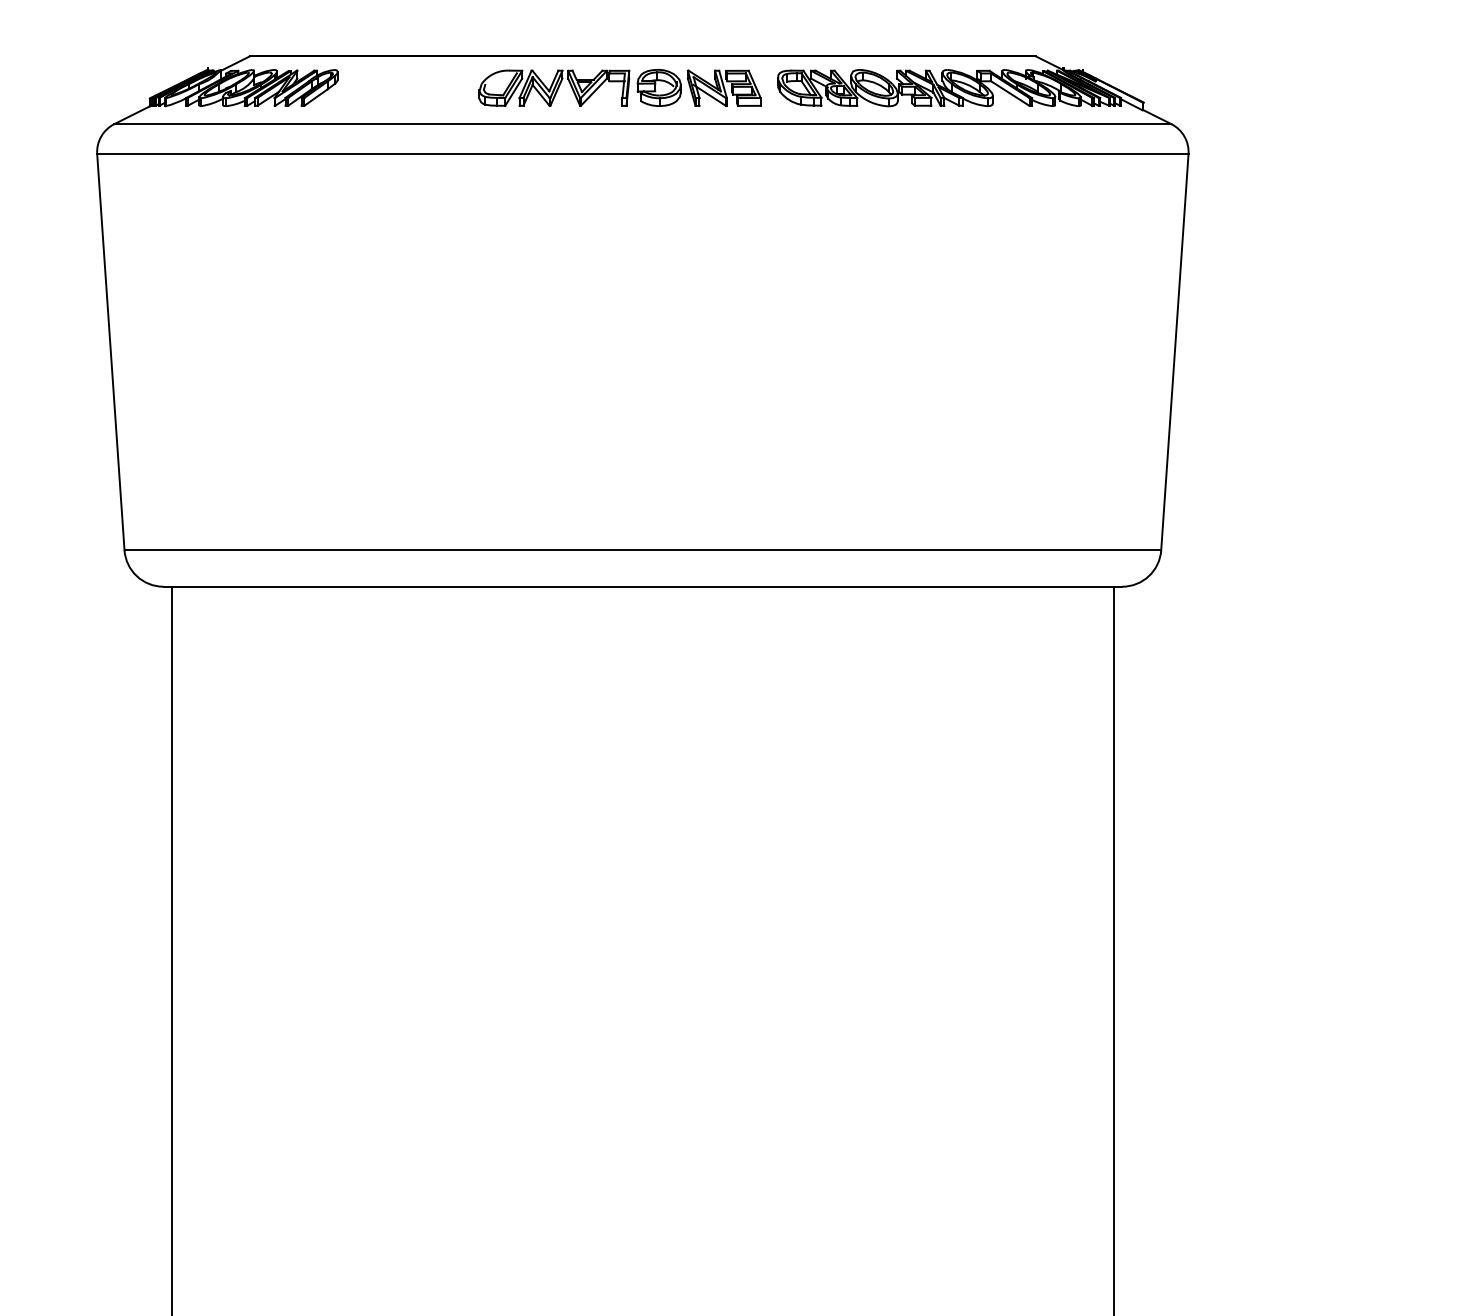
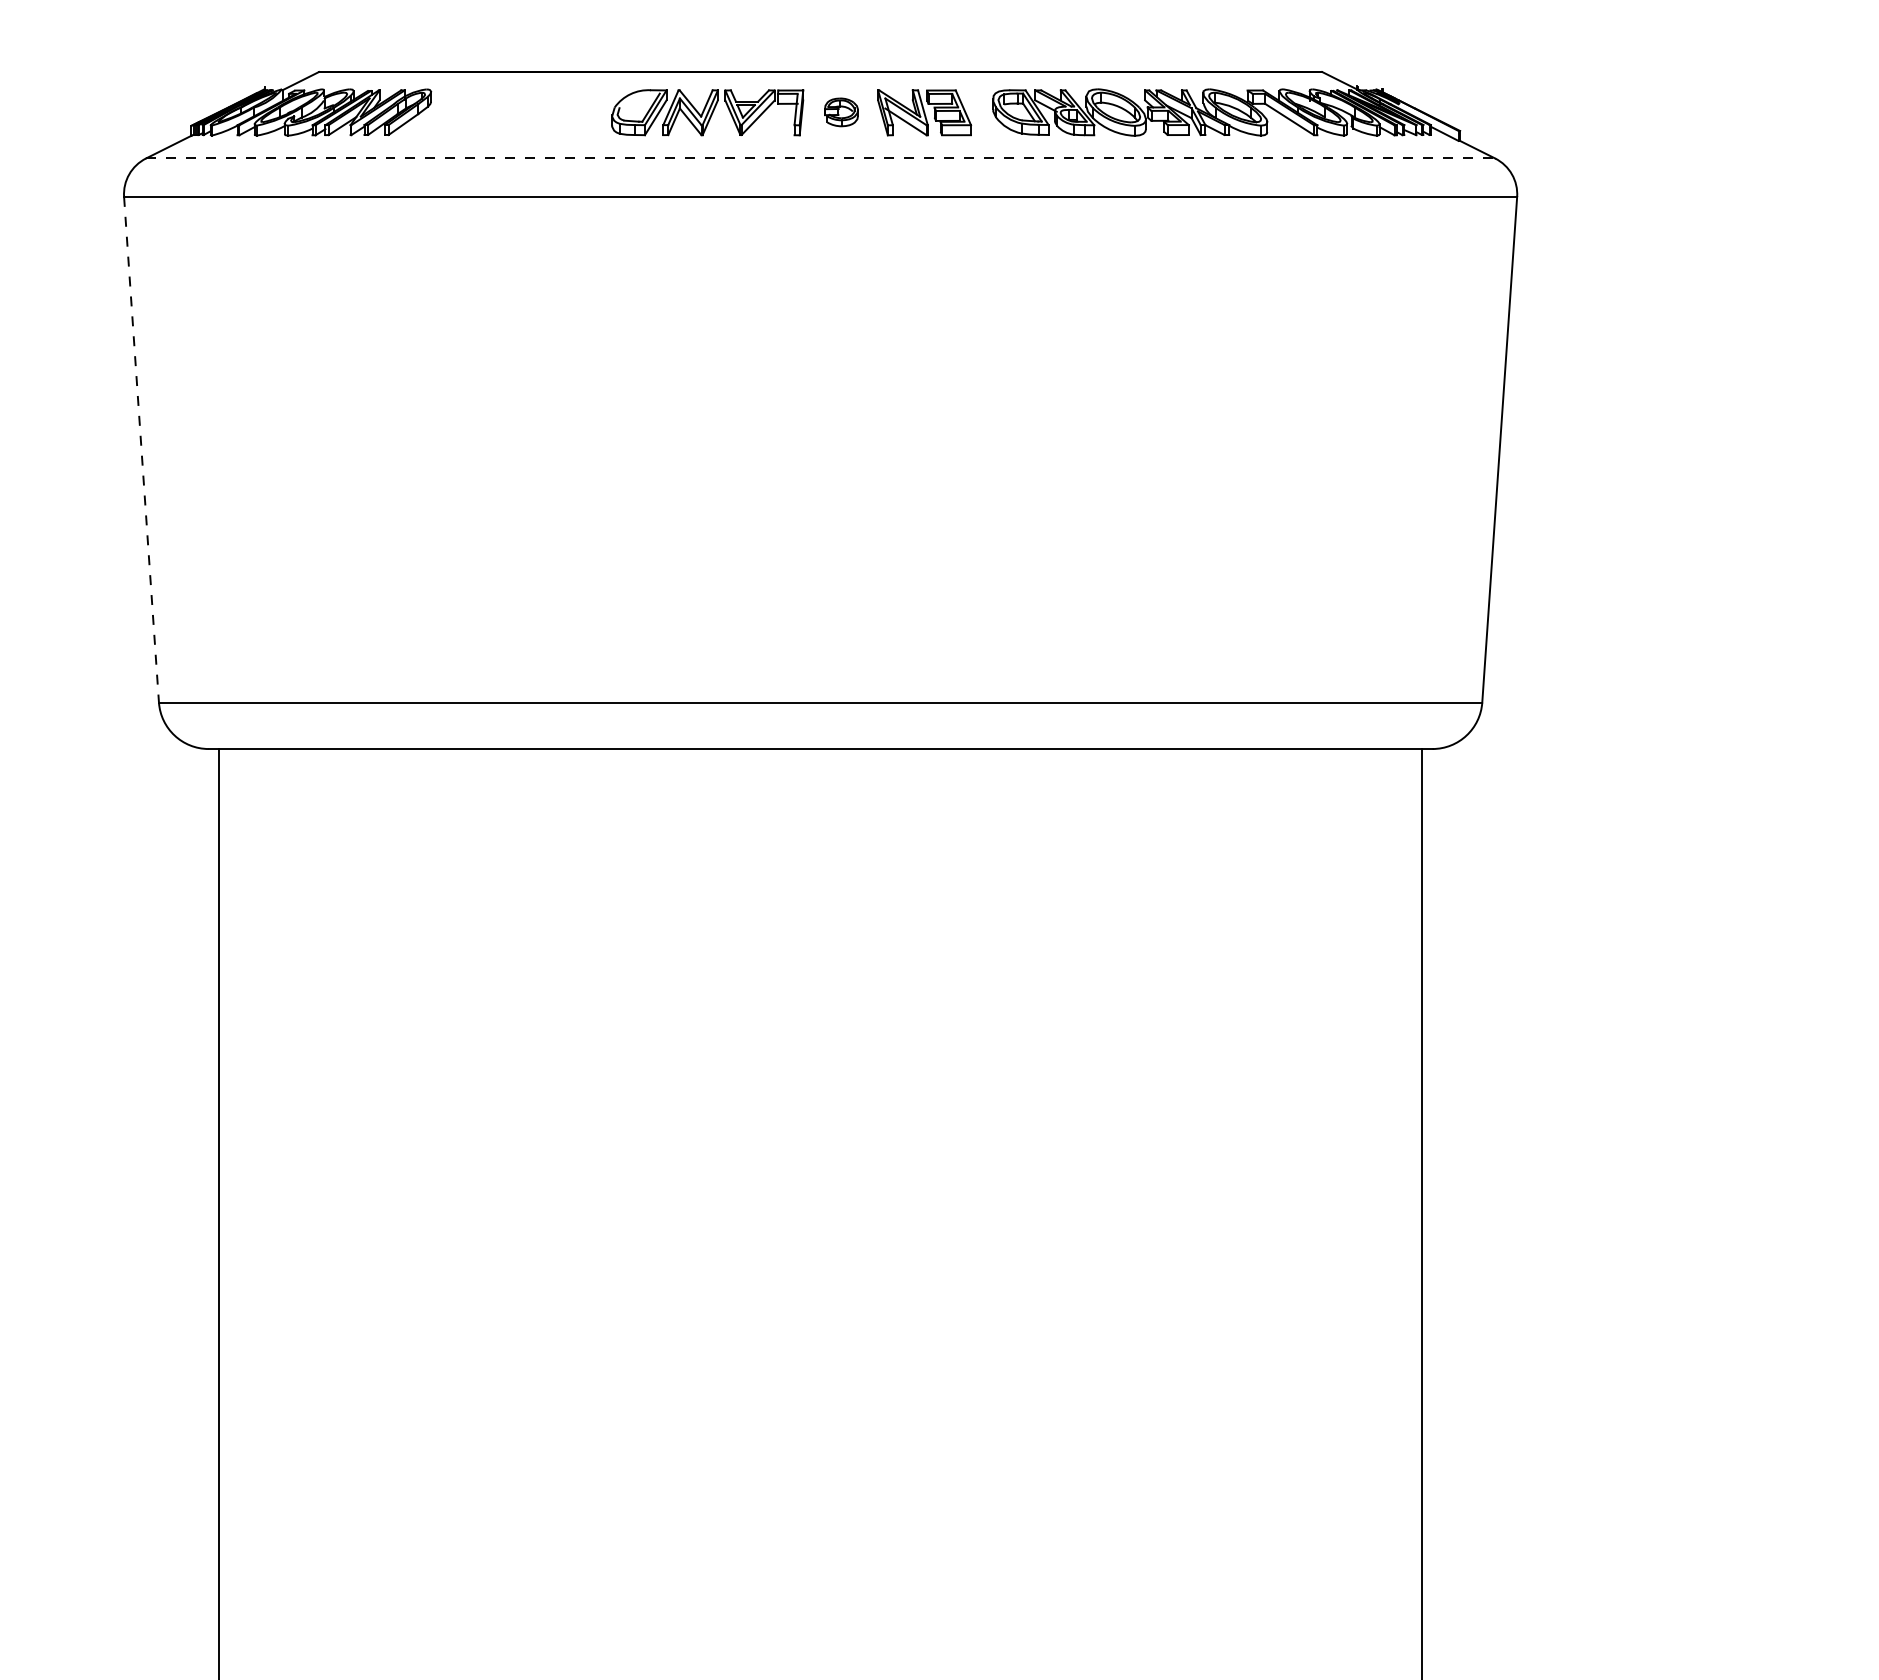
part: (659, 88) -> (841, 112), size x0.6
line: (642, 124) -> (820, 158), solid -> dashed
line: (110, 352) -> (141, 450), solid -> dashed

